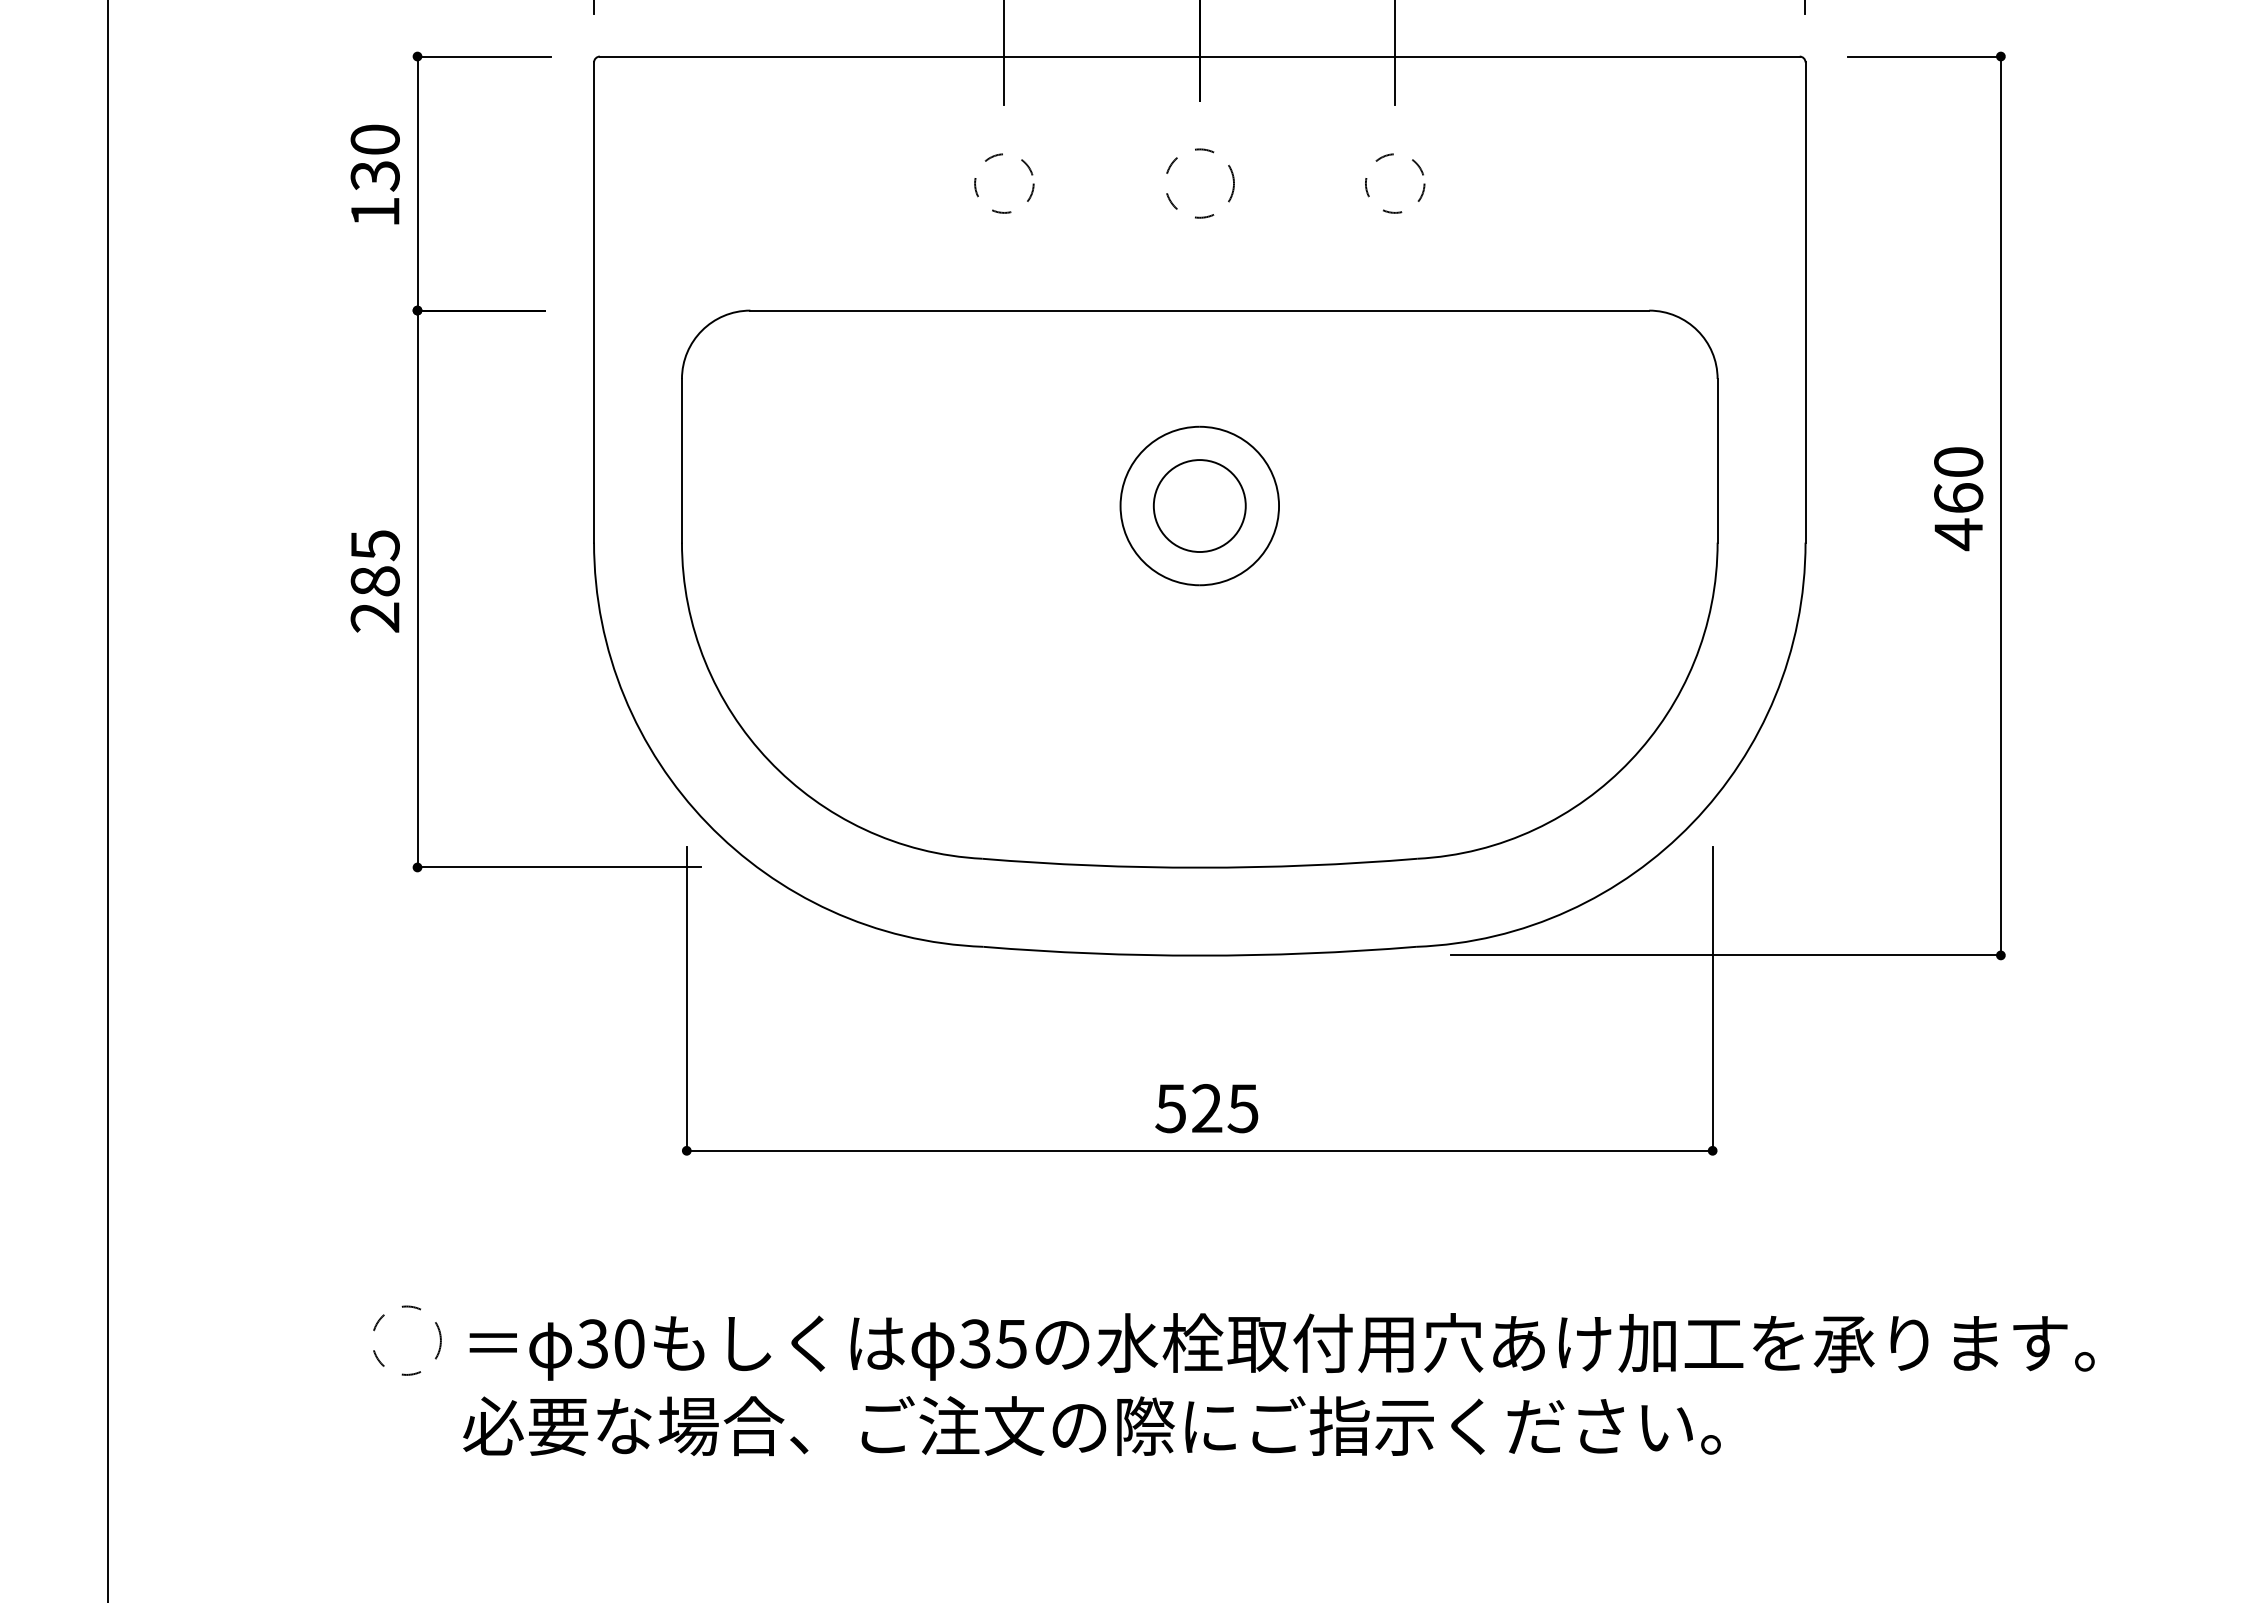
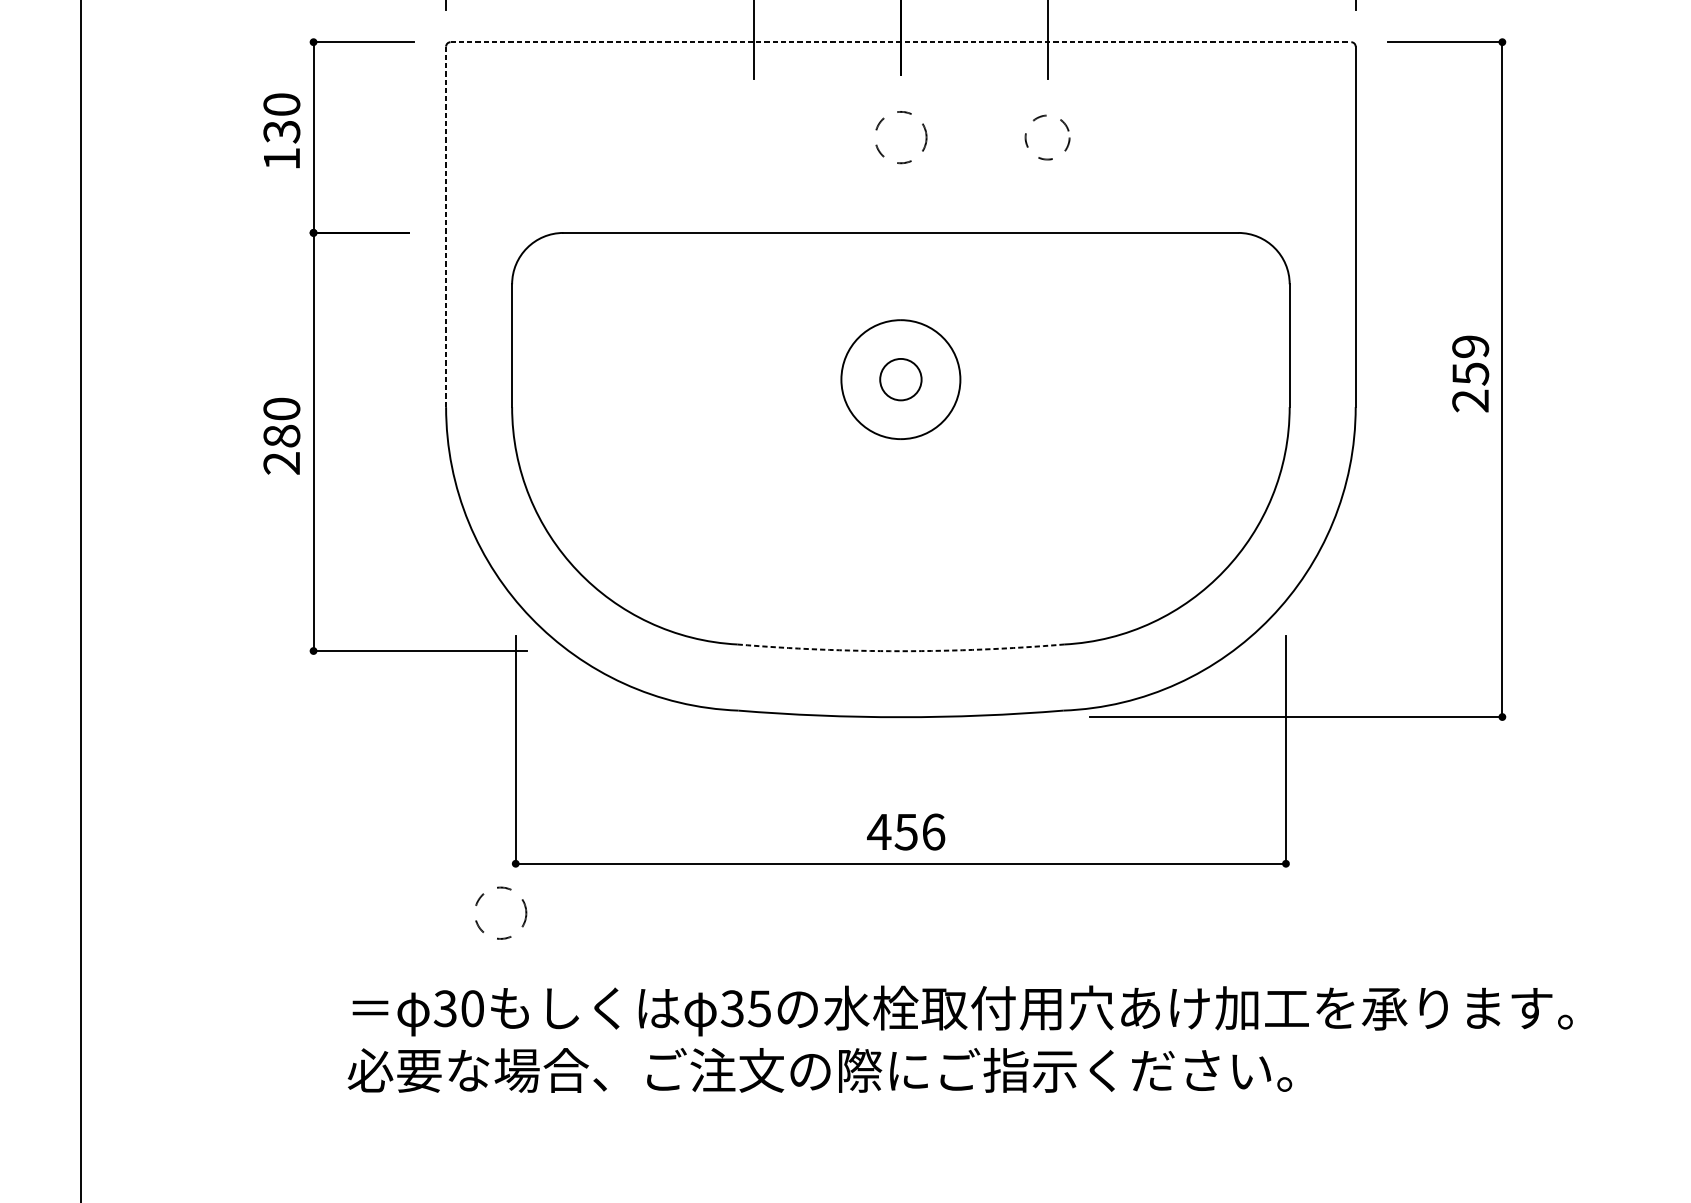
line: (1199, 56) -> (900, 42), solid -> dashed
circle: (1004, 183) -> (754, 137), removed
line: (594, 303) -> (446, 227), solid -> dashed
text: (1958, 499) -> (1470, 374), 460 -> 259
circle: (1199, 506) -> (900, 380), size x0.6
text: (374, 545) -> (281, 409), 285 -> 280
arc: (1199, 867) -> (900, 651), solid -> dashed
text: (1206, 1108) -> (905, 831), 525 -> 456
circle: (407, 1340) -> (501, 913), moved

